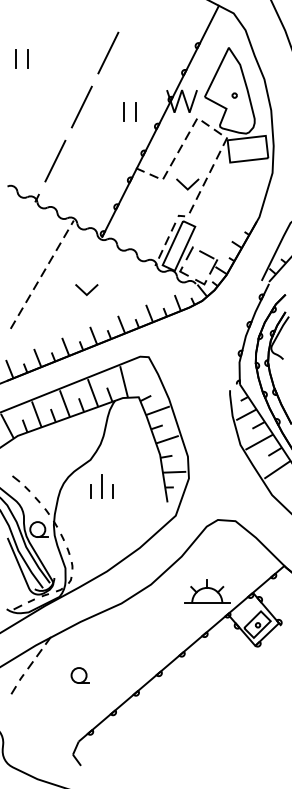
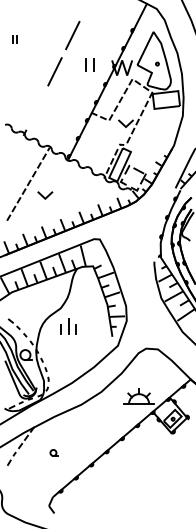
part: (21, 58) -> (14, 39), size x0.6
part: (128, 111) -> (89, 64), moved
line: (54, 160) -> (36, 107), removed
line: (85, 291) -> (44, 196), moved
part: (79, 674) -> (53, 452), size x0.6

